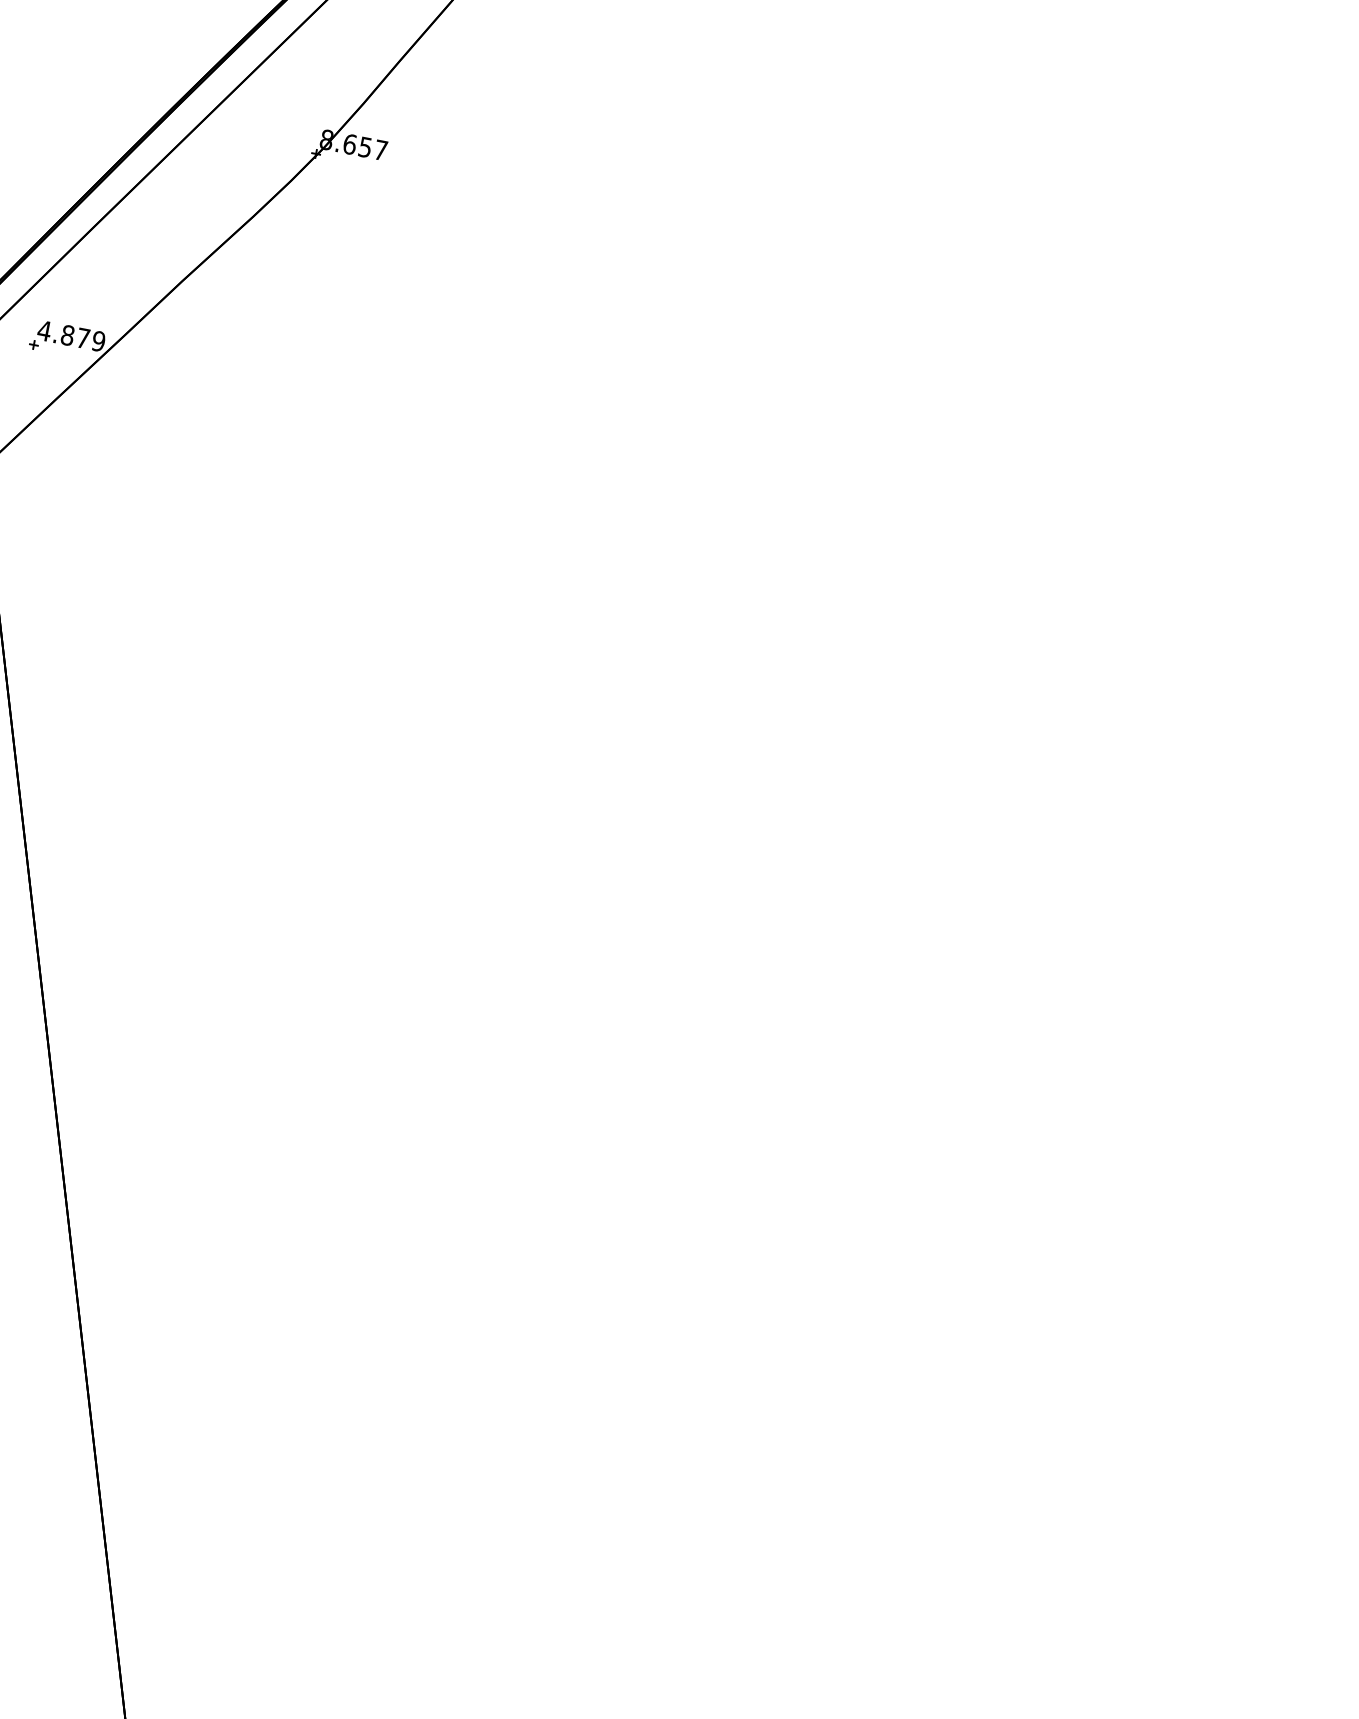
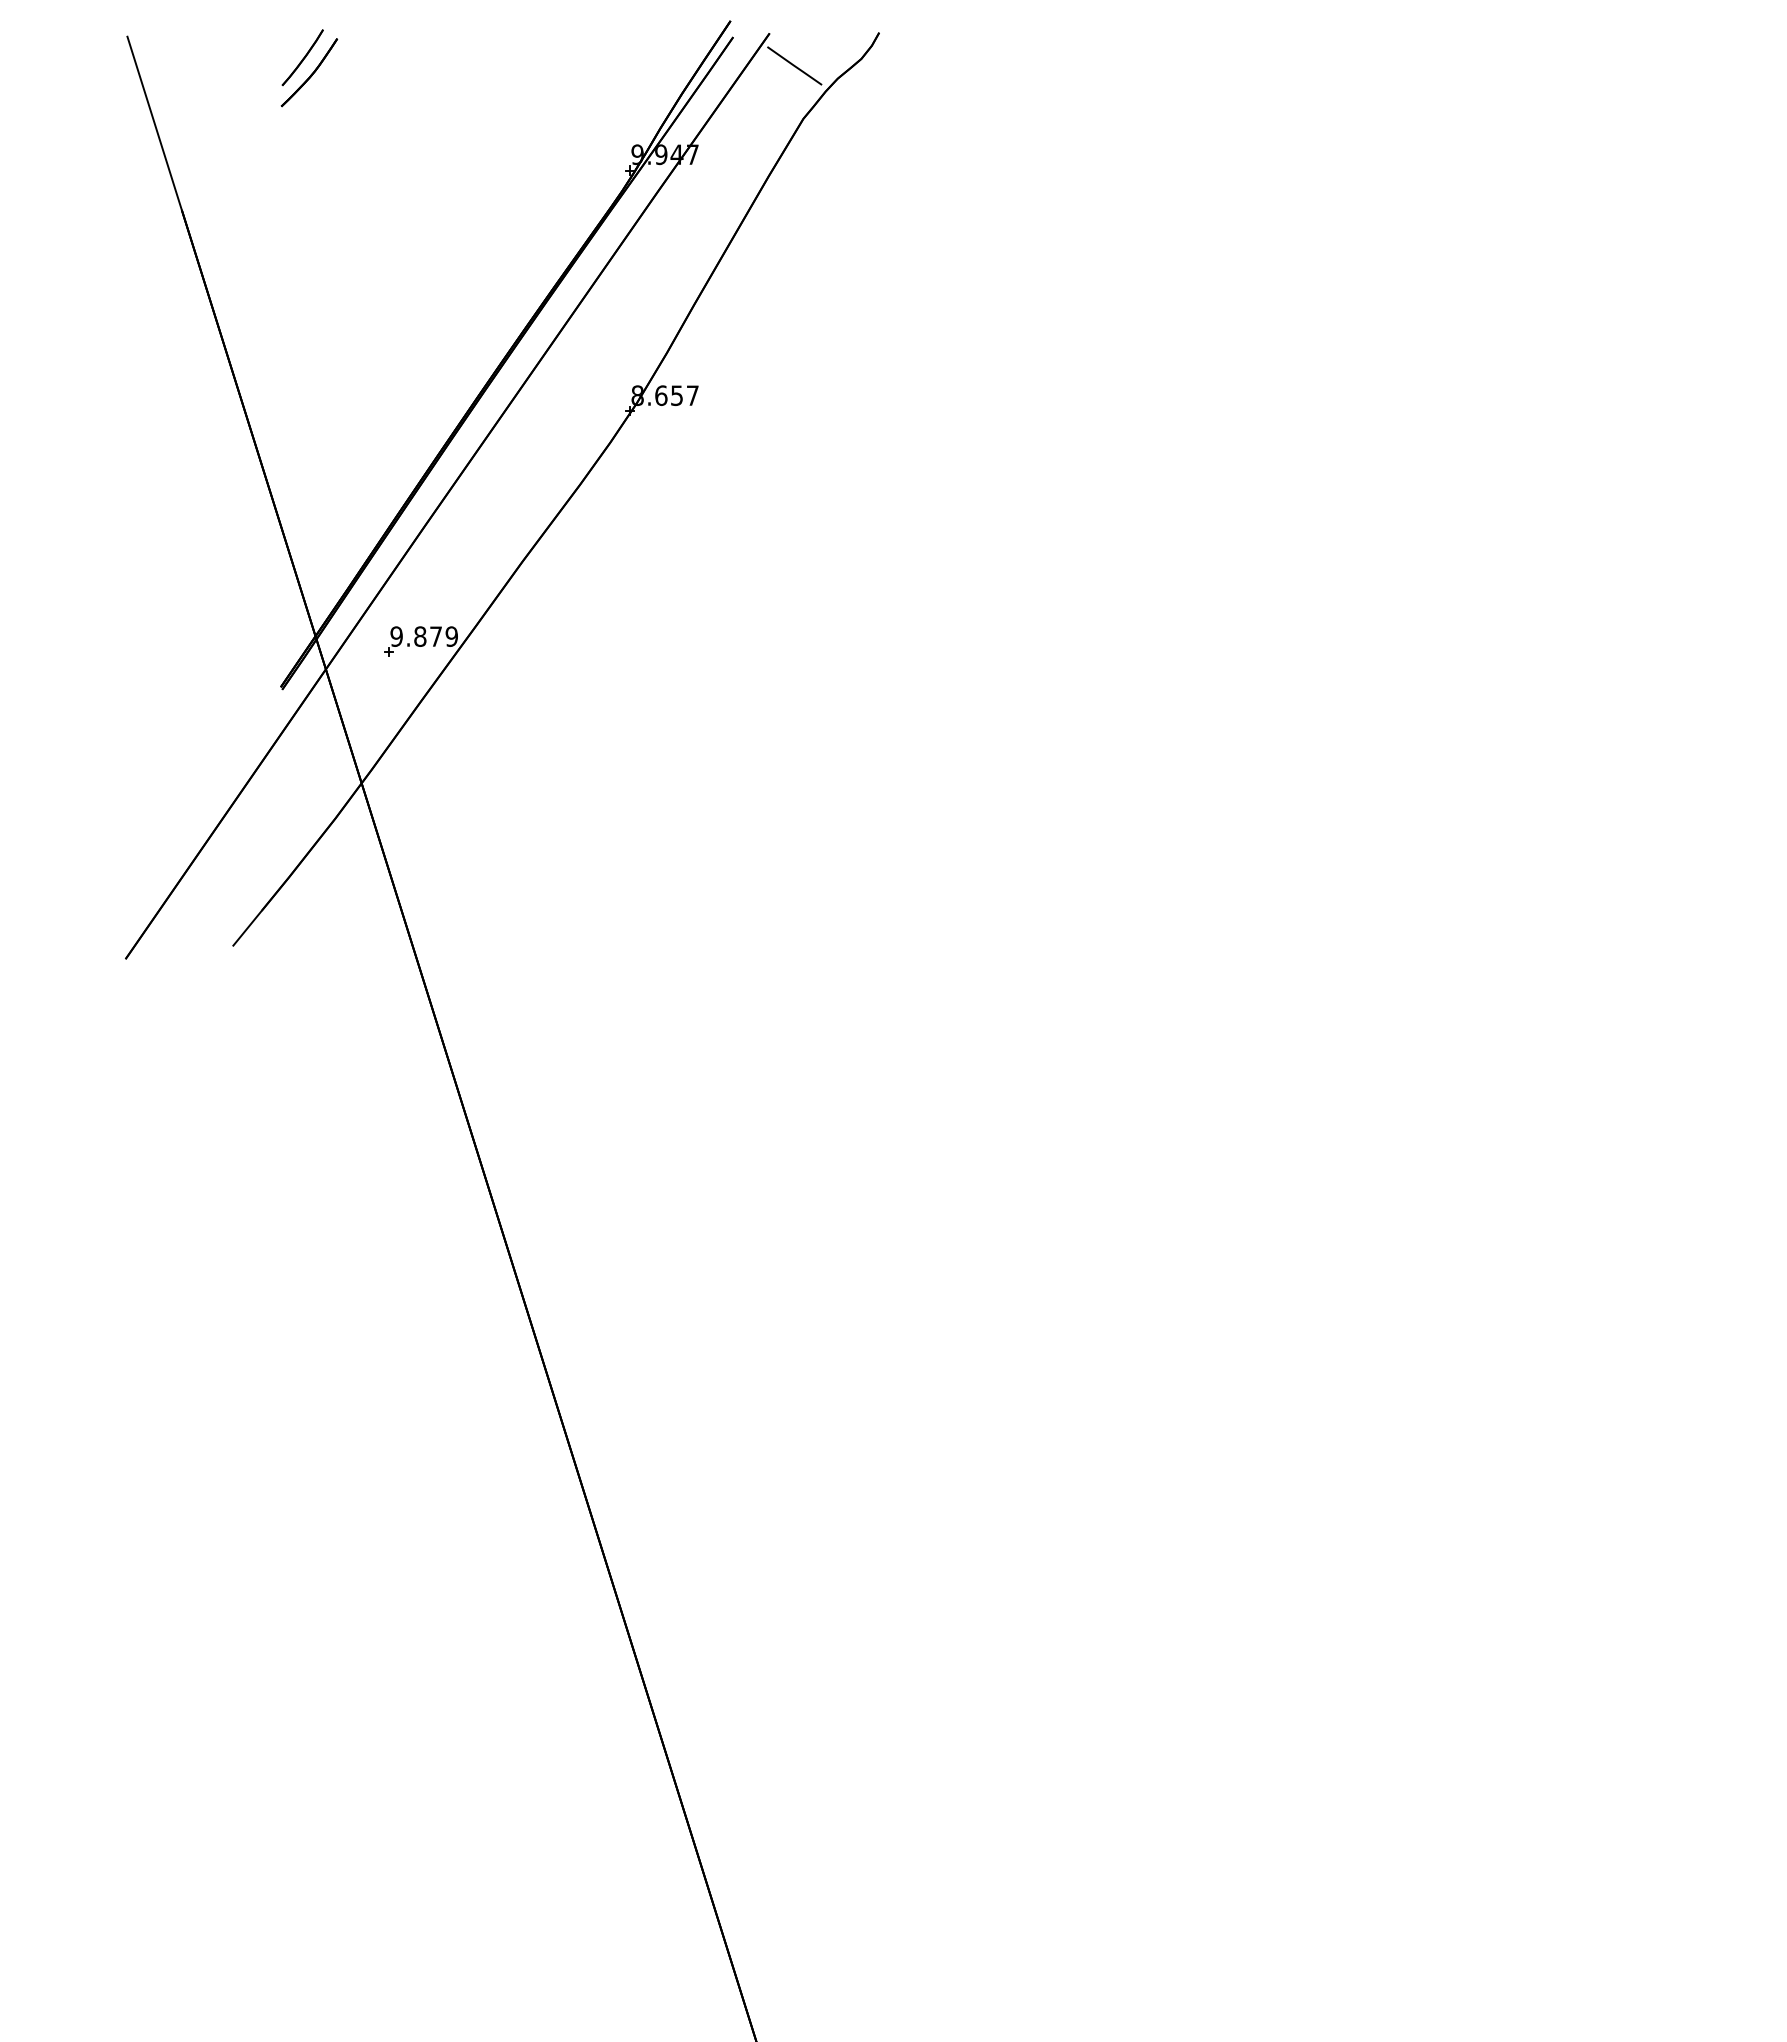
text: (44, 330) -> (396, 636), 4.879 -> 9.879

